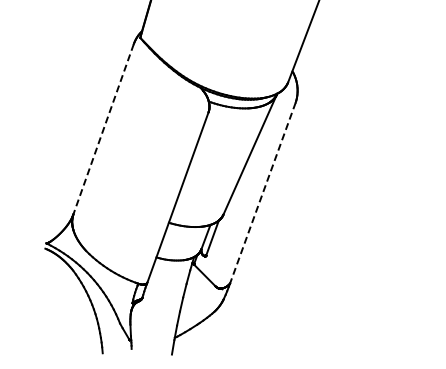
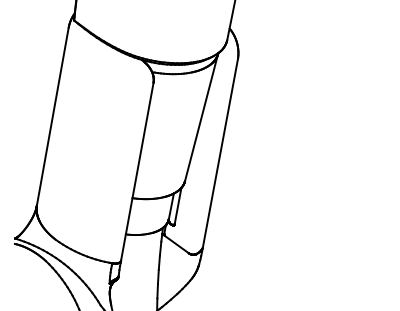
line: (103, 129) -> (52, 116), dashed -> solid
line: (262, 193) -> (220, 154), dashed -> solid

